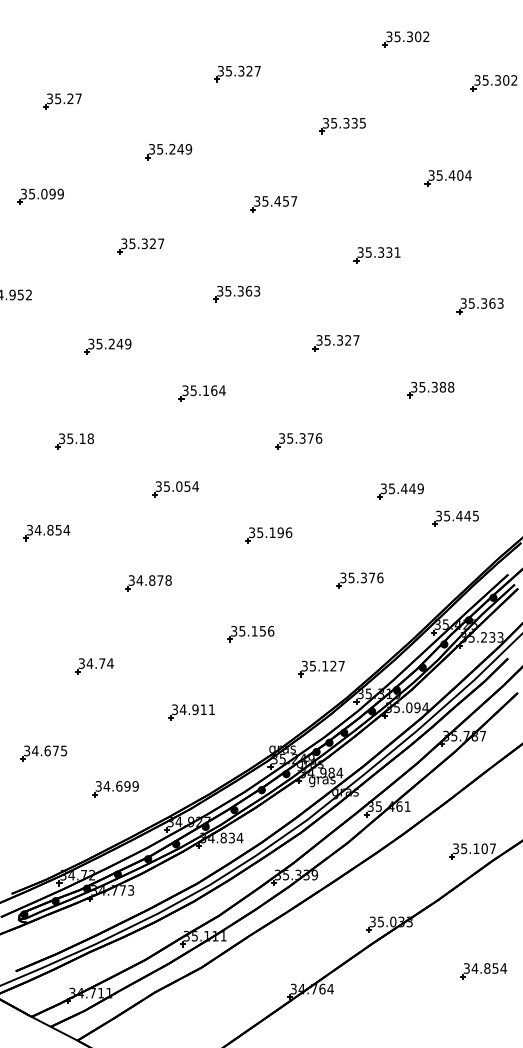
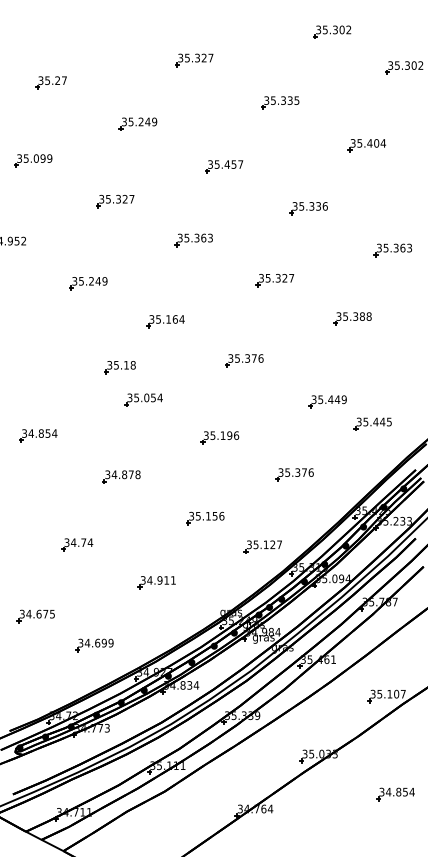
text: (397, 252) -> (325, 206), 35.331 -> 35.336
part: (74, 441) -> (119, 367), moved

